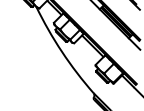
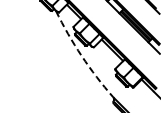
arc: (61, 51) -> (81, 55), solid -> dashed

